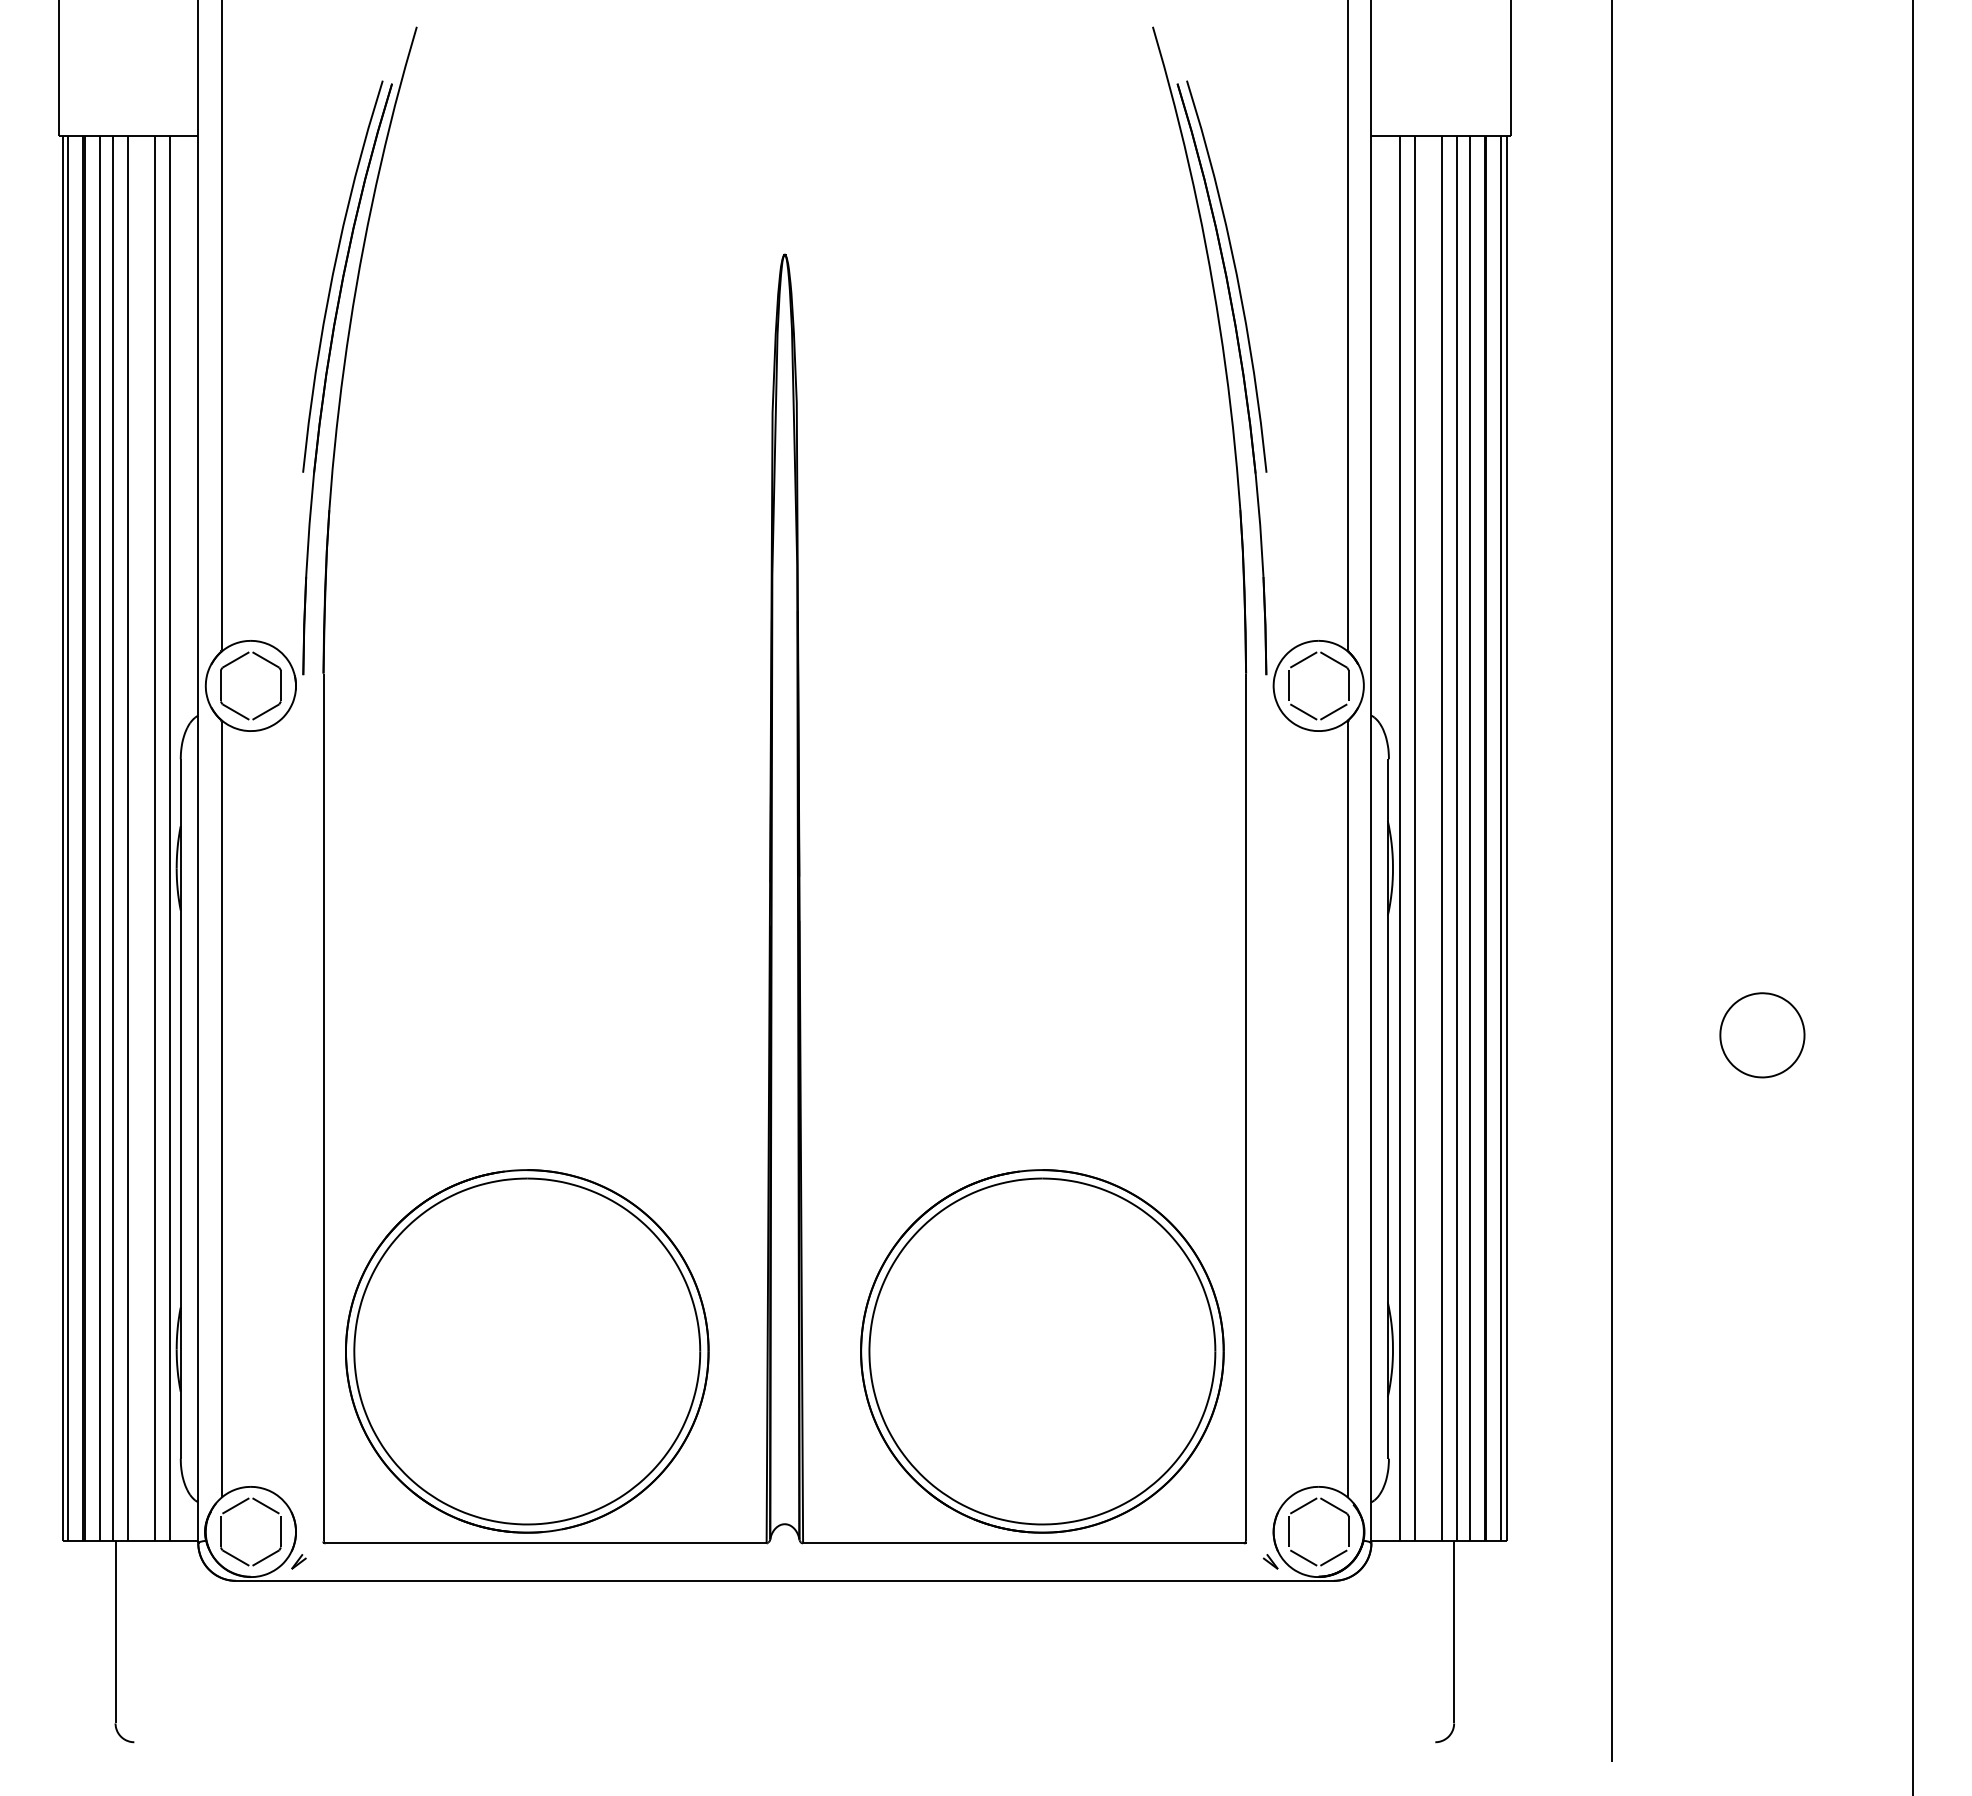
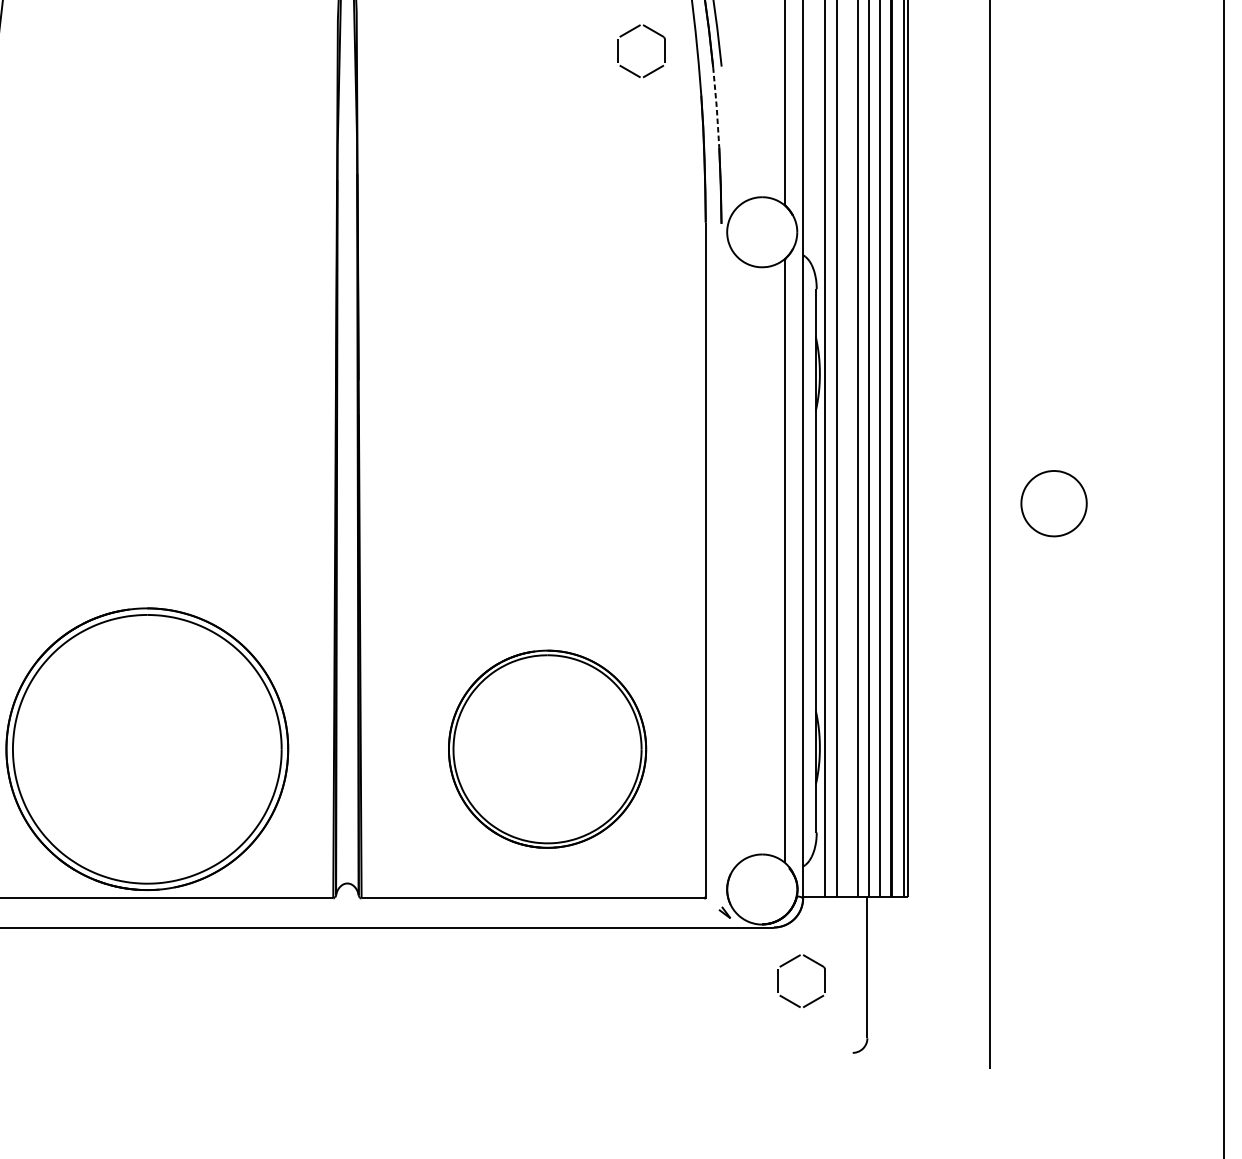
line: (1260, 525) -> (716, 107), solid -> dashed
part: (1303, 661) -> (629, 32), moved
part: (1762, 1035) -> (1054, 503), moved
part: (1042, 1351) -> (547, 749), size x0.7
part: (1303, 1507) -> (789, 962), moved

